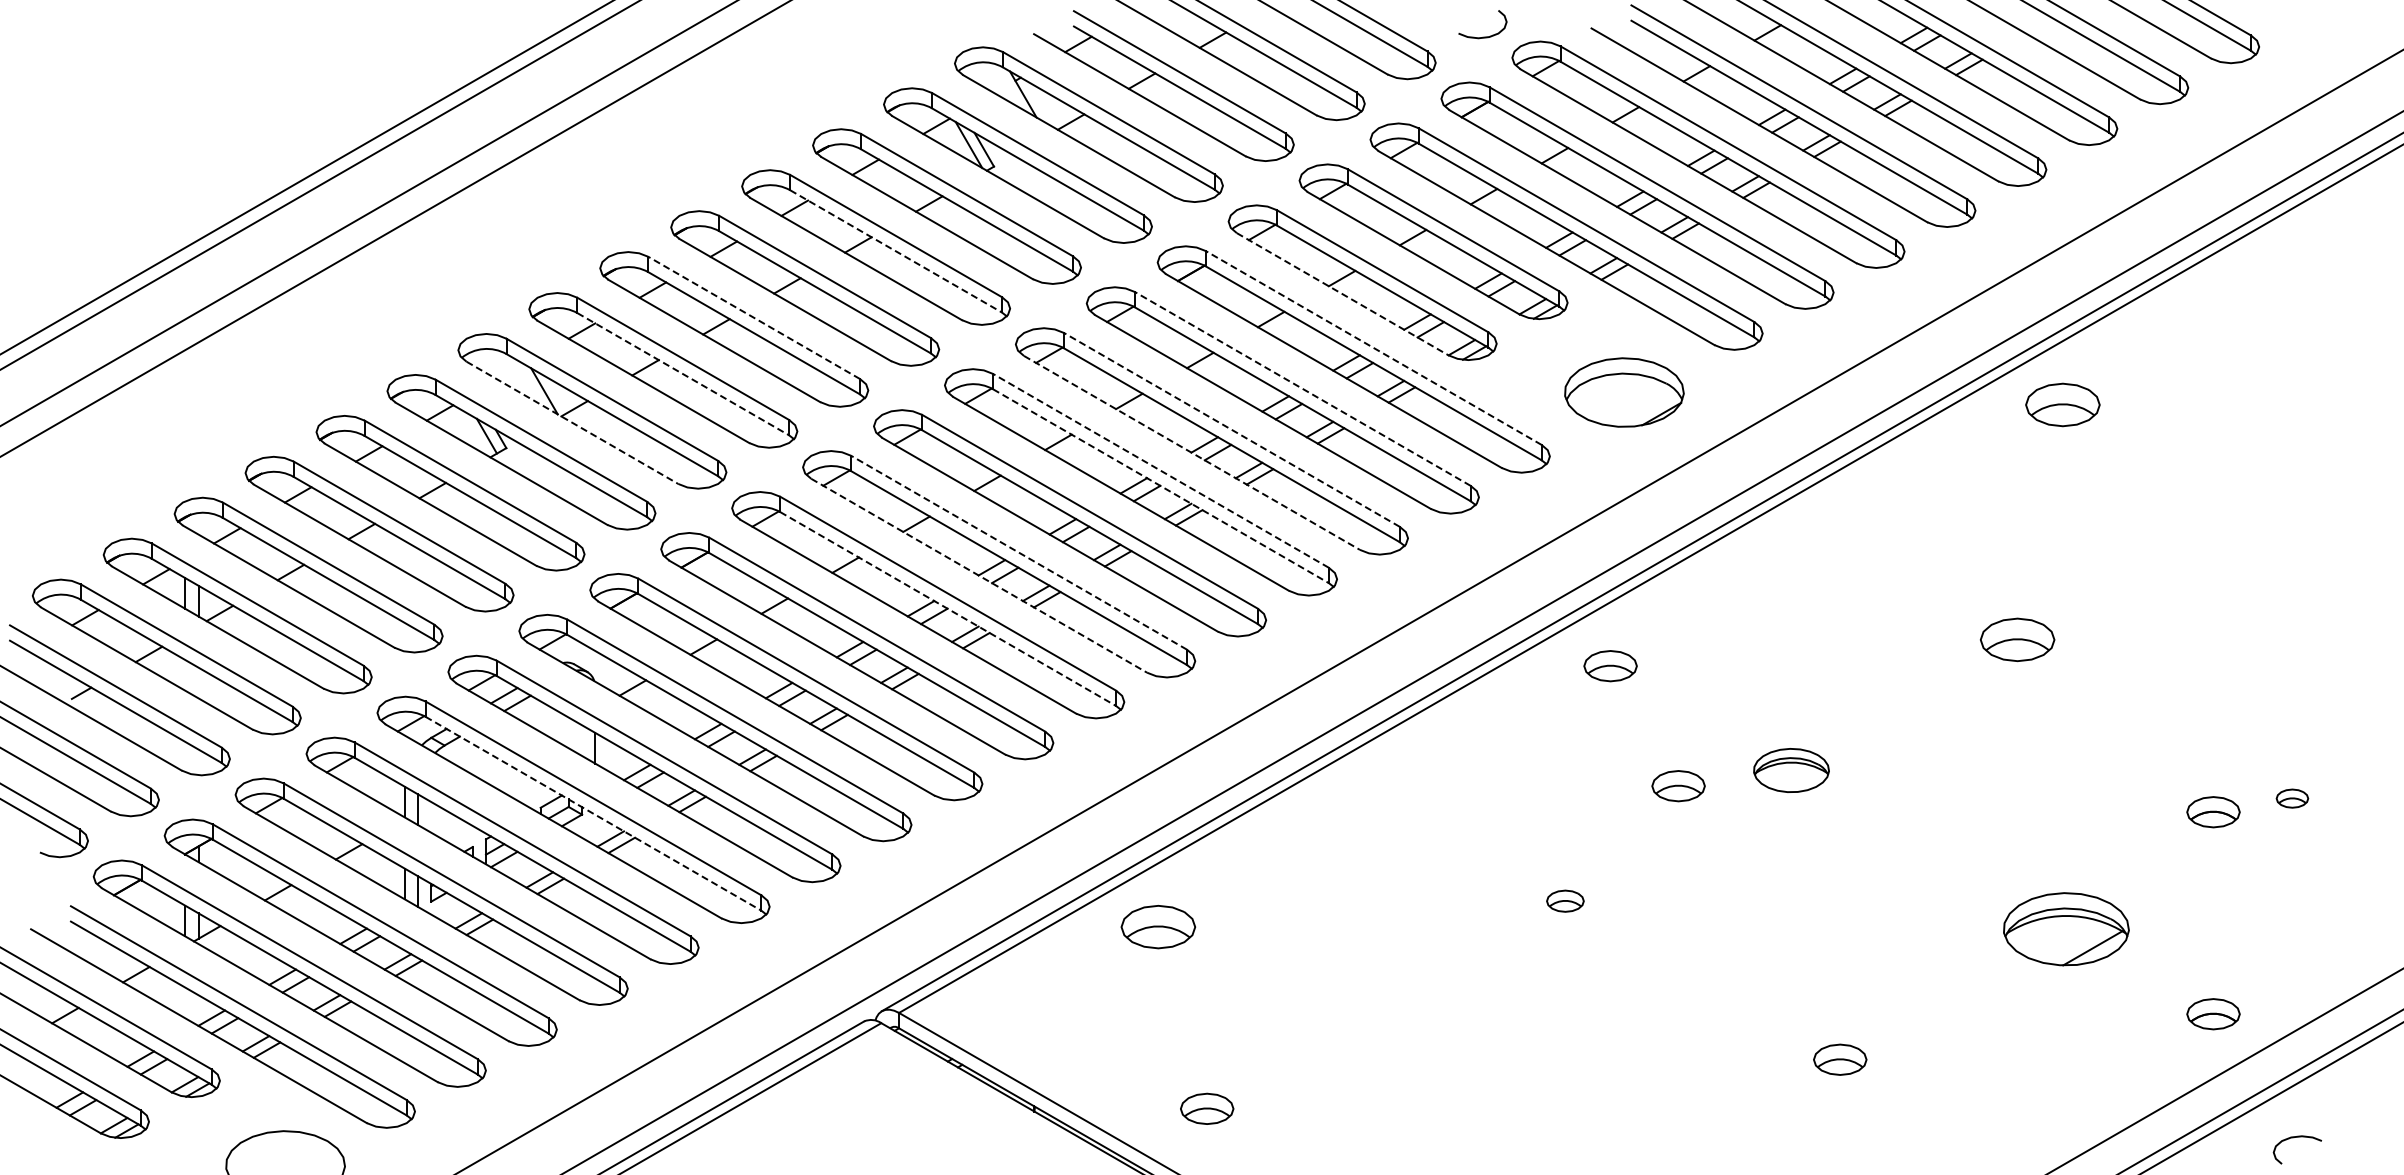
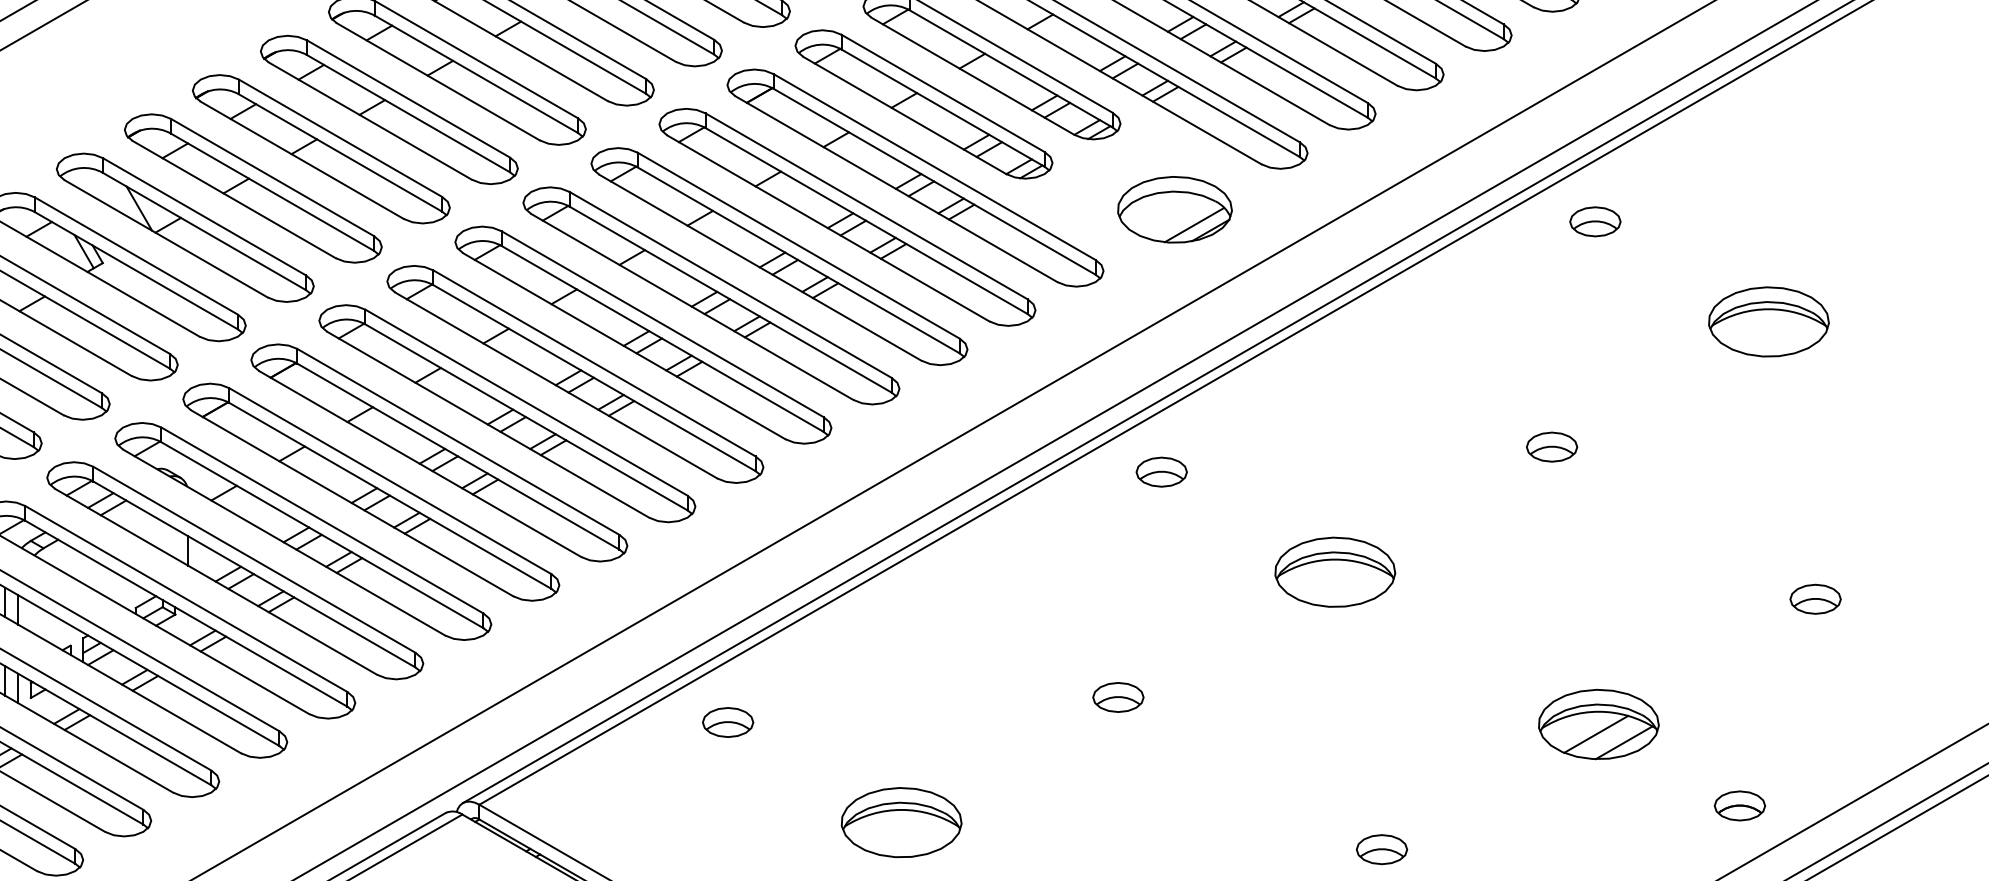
line: (896, 251) -> (476, 74), dashed -> solid
line: (1343, 294) -> (905, 115), dashed -> solid
line: (753, 317) -> (339, 137), dashed -> solid
line: (1373, 348) -> (934, 167), dashed -> solid
line: (683, 374) -> (272, 192), dashed -> solid
line: (1302, 388) -> (866, 205), dashed -> solid
part: (2062, 405) -> (1595, 222), size x0.71
line: (1644, 408) -> (1194, 225), added
line: (572, 423) -> (166, 239), dashed -> solid
line: (1231, 429) -> (798, 245), dashed -> solid
line: (1192, 452) -> (760, 267), dashed -> solid
line: (1160, 470) -> (730, 284), dashed -> solid
line: (1160, 486) -> (730, 299), dashed -> solid
part: (2243, 509) -> (1768, 321), added
line: (1019, 552) -> (594, 363), dashed -> solid
line: (979, 575) -> (556, 385), dashed -> solid
line: (948, 609) -> (526, 417), dashed -> solid
part: (2017, 640) -> (1551, 447), size x0.71
part: (1791, 770) -> (1335, 572), size x1.67
part: (1678, 786) -> (1226, 587), removed
part: (2292, 798) -> (1815, 599), size x1.67
part: (2213, 812) -> (1739, 612), removed
line: (593, 813) -> (186, 613), dashed -> solid
part: (1565, 901) -> (1118, 697), size x1.43
part: (1158, 927) -> (728, 722), size x0.71
line: (2063, 939) -> (1596, 734), added
part: (1339, 1031) -> (901, 822), added

